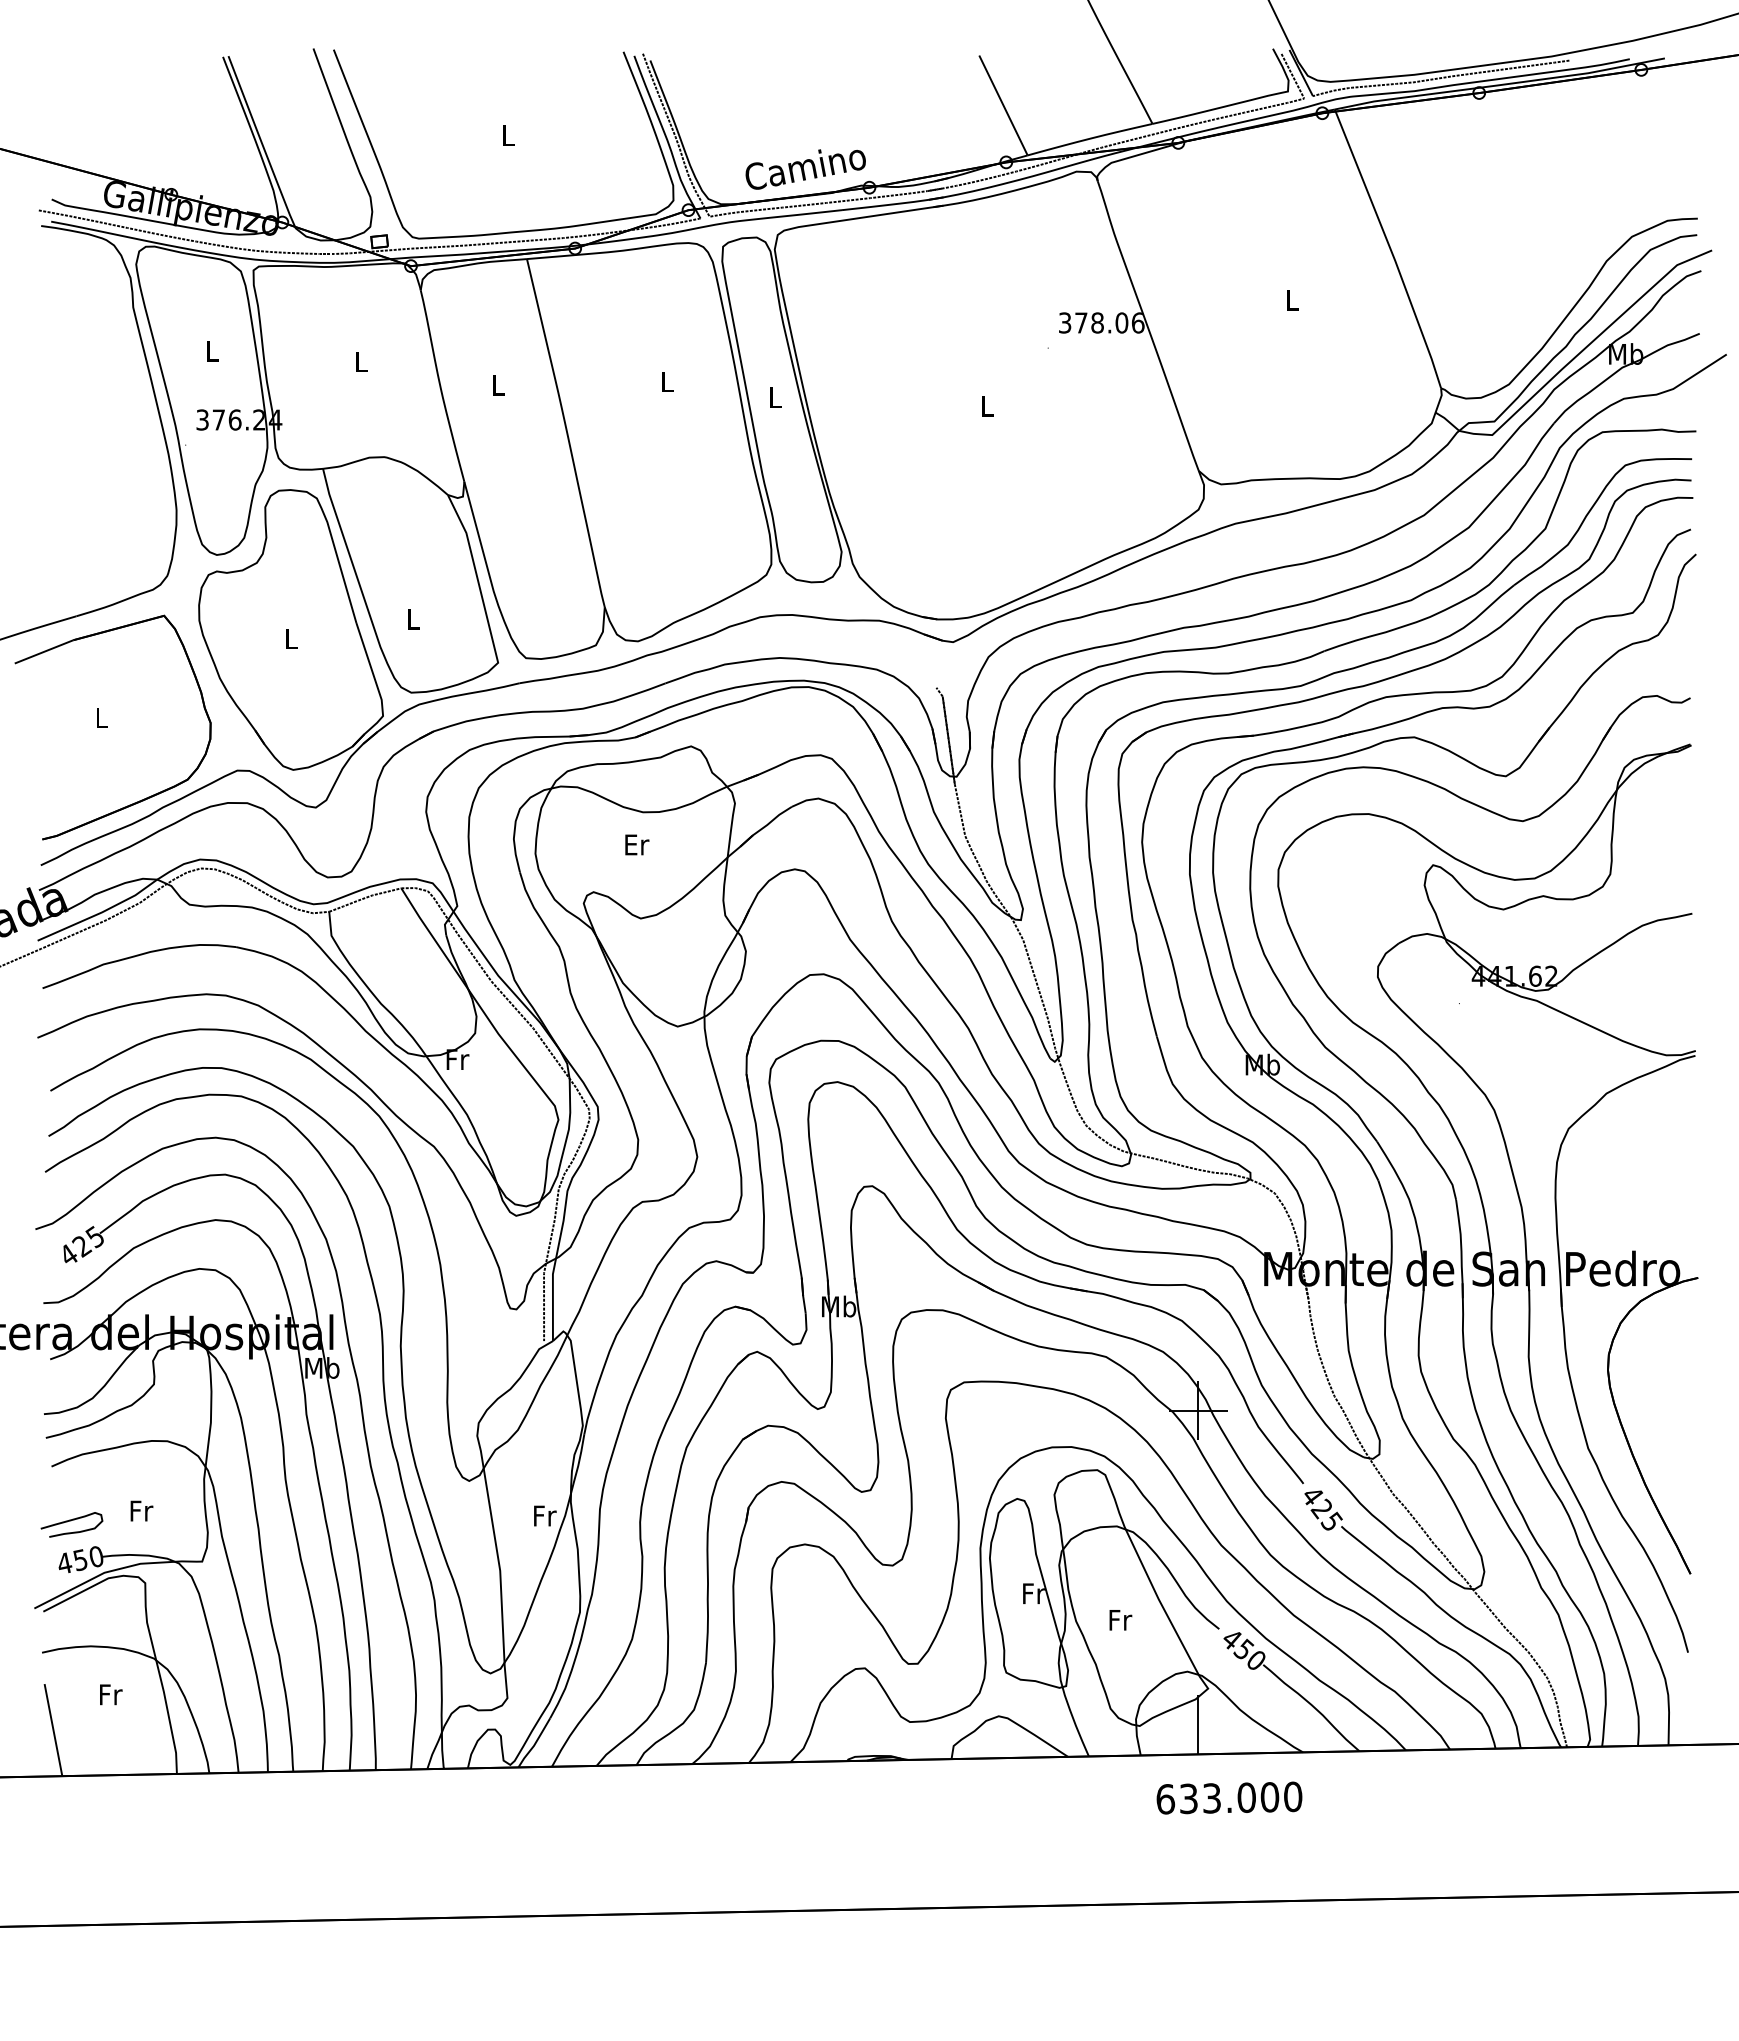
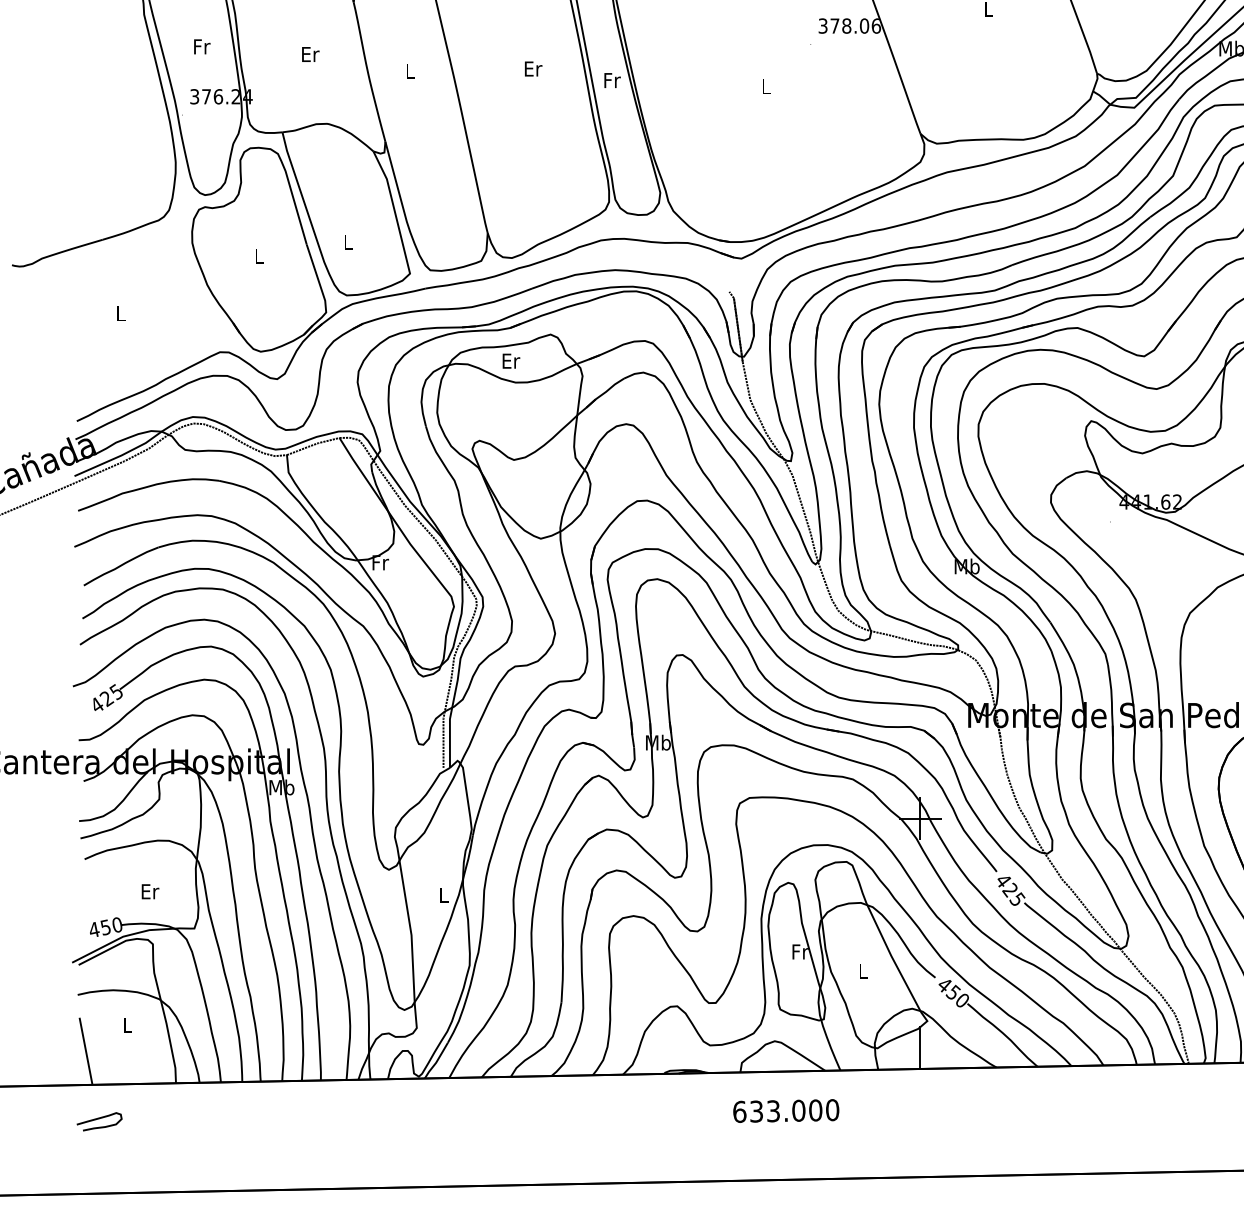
text: (212, 351) -> (201, 46), L -> Fr
text: (361, 361) -> (310, 54), L -> Er
text: (667, 381) -> (533, 68), L -> Er
text: (776, 397) -> (612, 80), L -> Fr
part: (141, 799) -> (150, 373), removed
text: (637, 844) -> (511, 360), moved
text: (141, 1510) -> (150, 891), Fr -> Er
text: (545, 1515) -> (444, 894), Fr -> L
curve: (71, 1521) -> (99, 1119), moved
text: (1120, 1620) -> (863, 971), Fr -> L
text: (111, 1694) -> (128, 1025), Fr -> L
text: (1229, 1797) -> (786, 1110), moved

